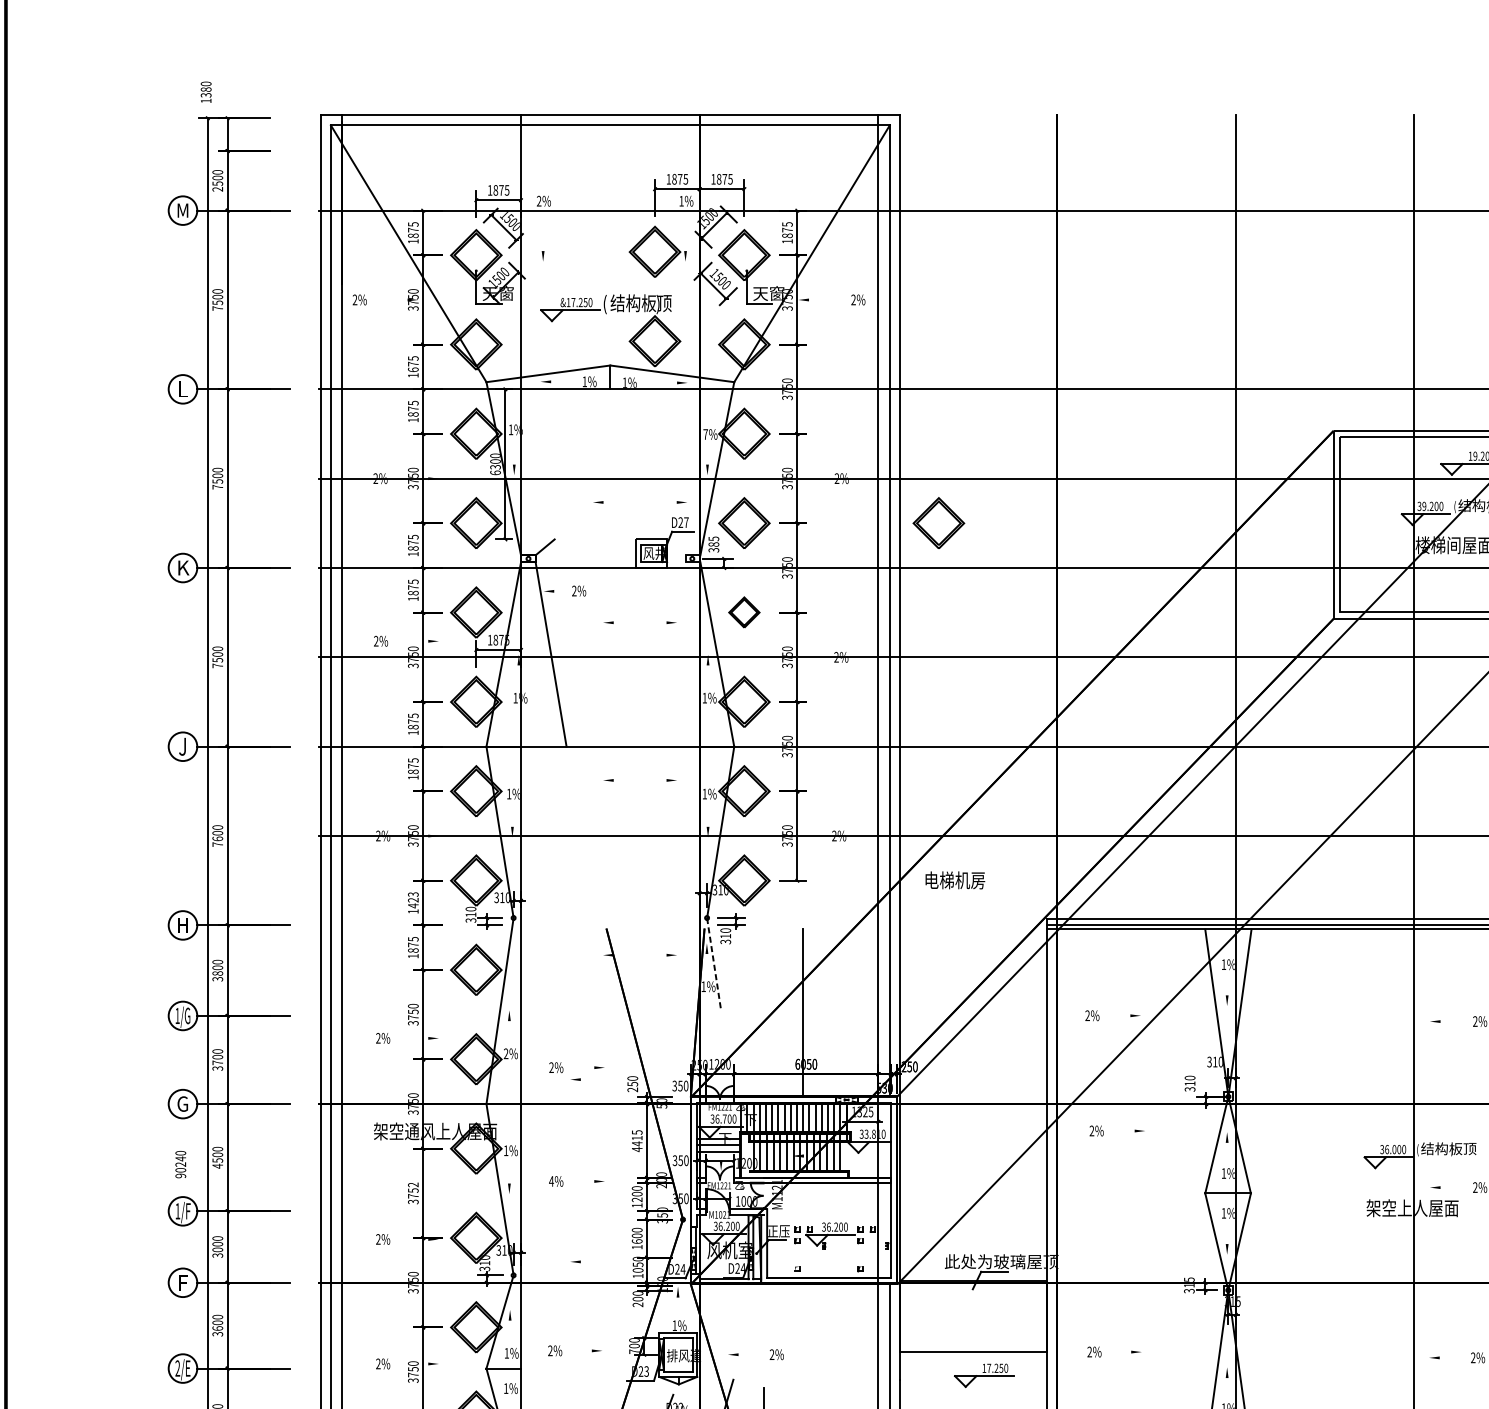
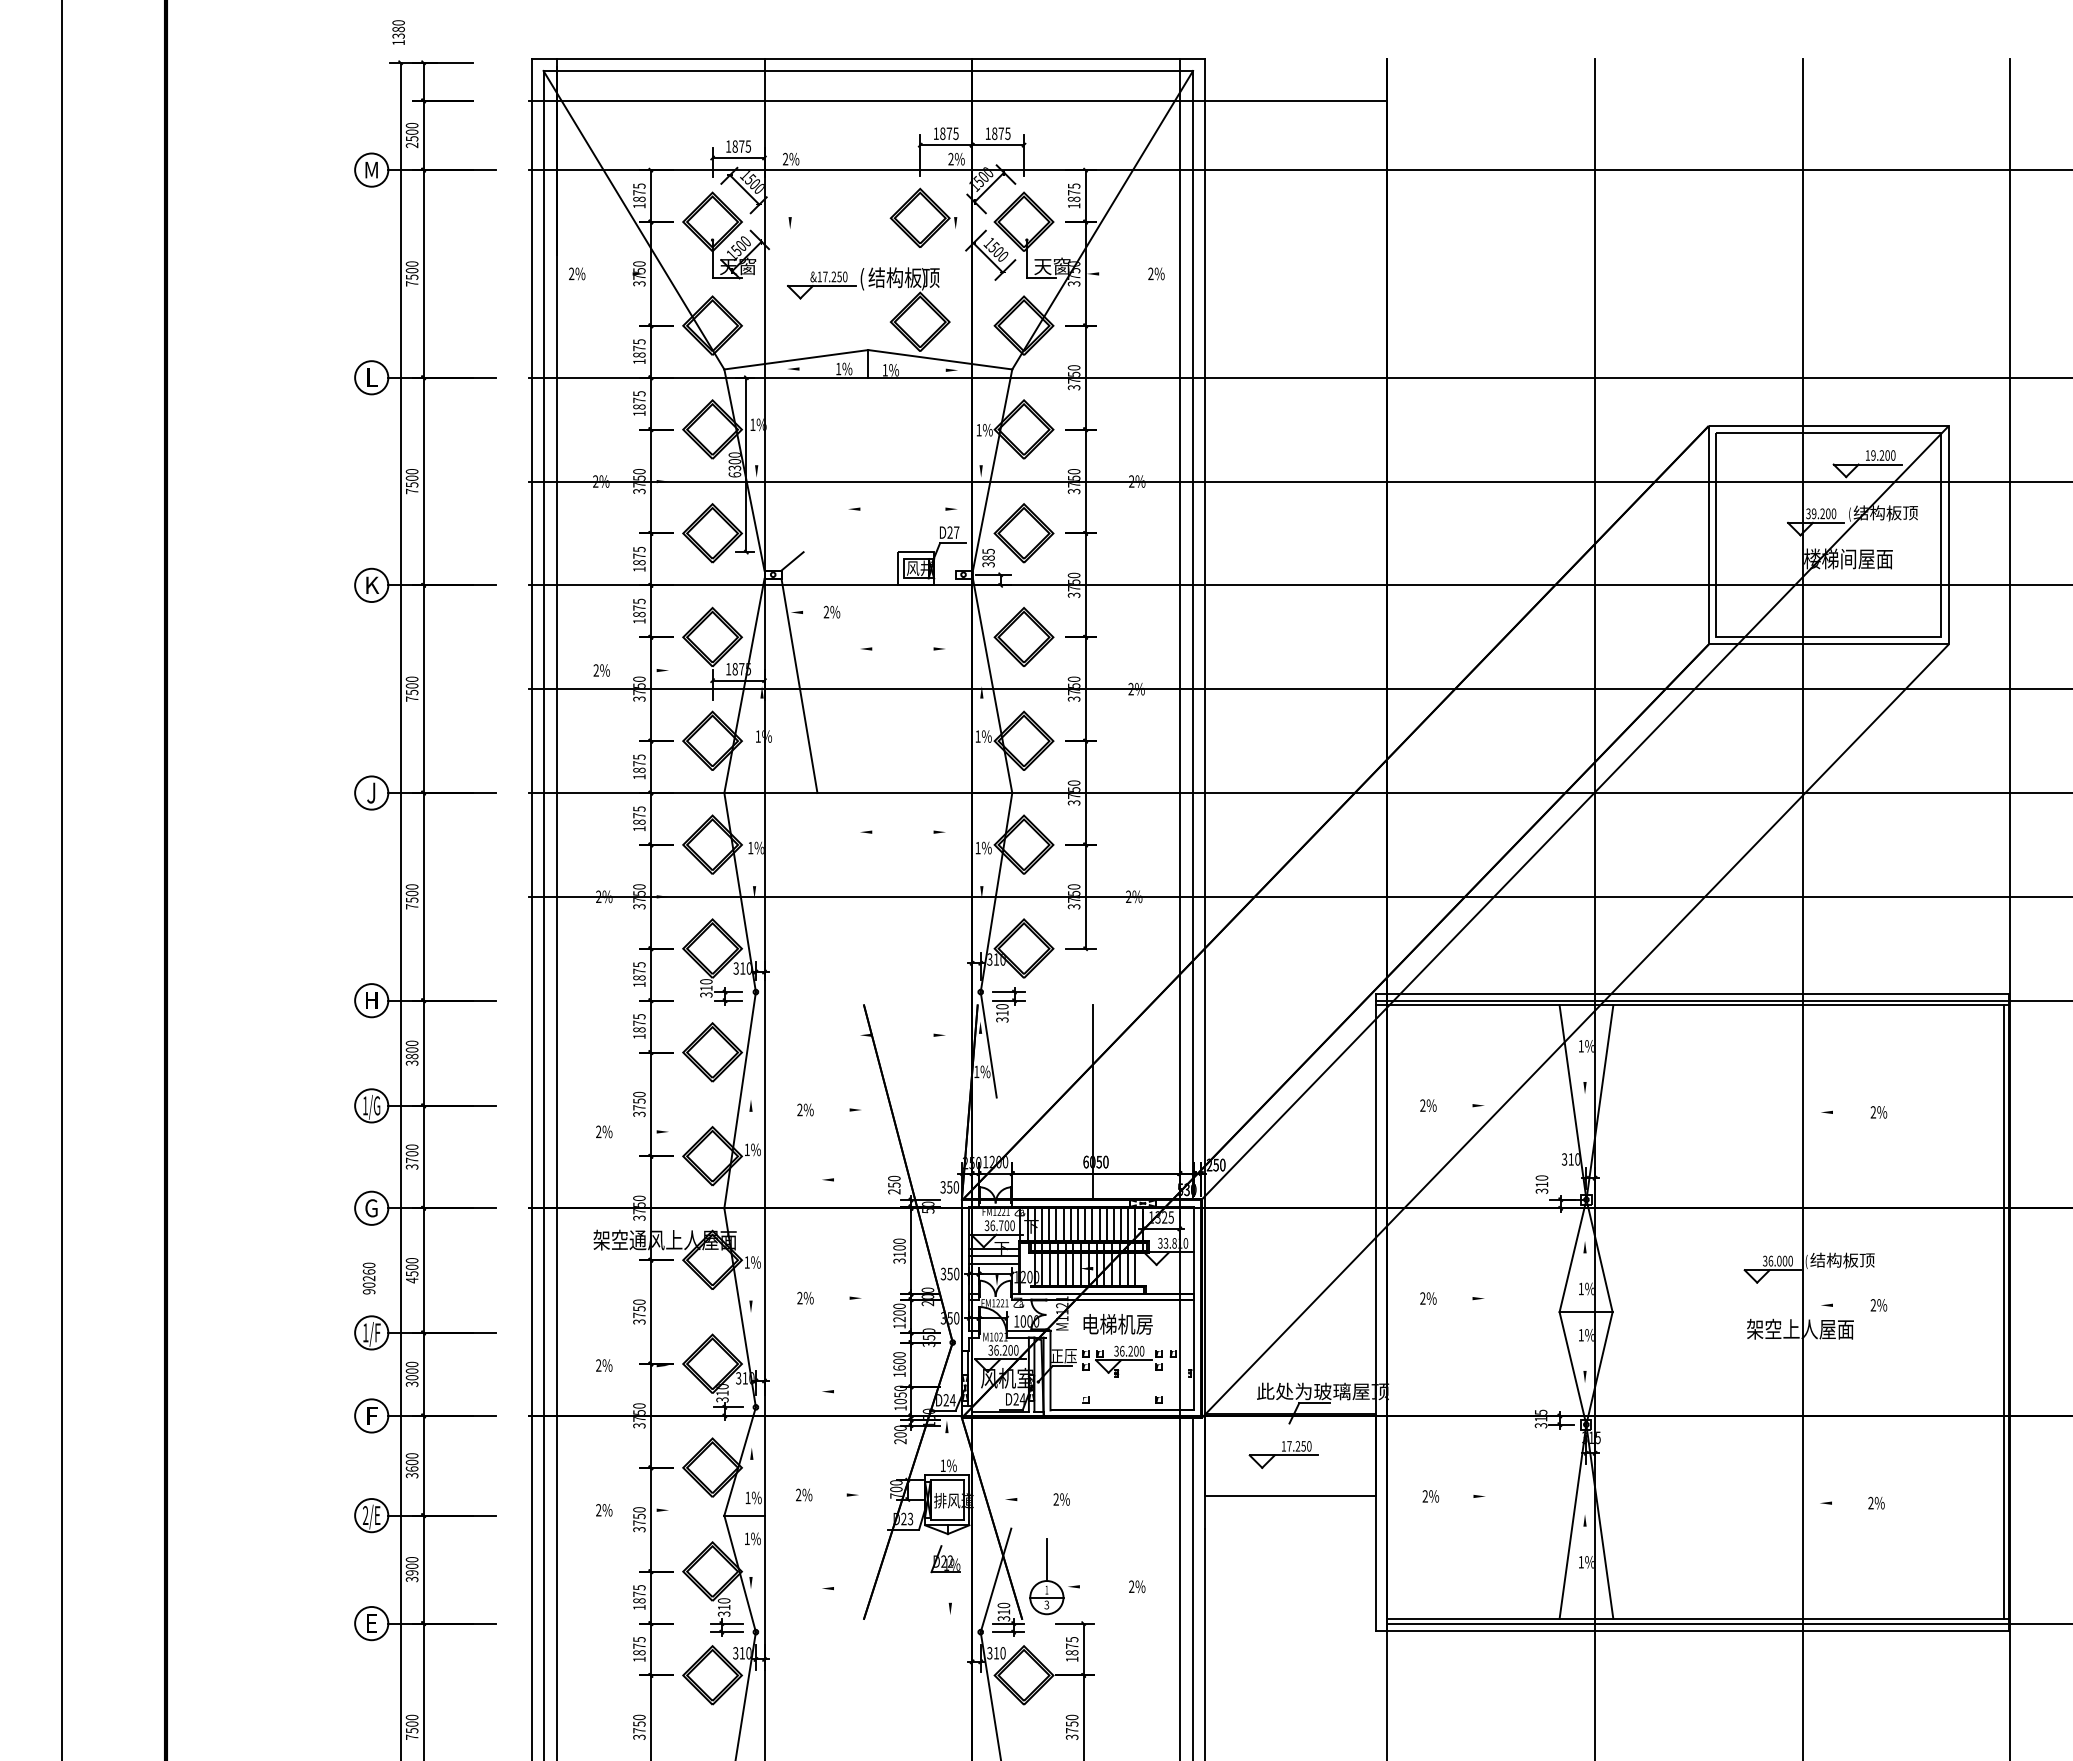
line: (687, 150) -> (958, 100), added
text: (681, 200) -> (950, 158), 1%%% -> 2%%%
text: (413, 369) -> (639, 354), 1675 -> 1875
text: (705, 434) -> (978, 430), 7%%% -> 1%%%
part: (938, 523) -> (1249, 533), removed
part: (743, 612) -> (1023, 636), size x1.67
text: (217, 838) -> (411, 899), 7600 -> 7500
text: (954, 880) -> (1117, 1324), moved
text: (413, 900) -> (639, 971), 1423 -> 1875
line: (713, 963) -> (988, 1045), dashed -> solid
text: (505, 1053) -> (746, 1149), 2%%% -> 1%%%
text: (576, 1067) -> (828, 1109), moved
text: (1117, 1130) -> (1452, 1298), moved
text: (637, 1141) -> (899, 1251), 4415 -> 3100
text: (180, 1158) -> (368, 1271), 90240 -> 90260
text: (551, 1180) -> (799, 1297), 4%%% -> 2%%%
text: (413, 1184) -> (639, 1301), 3752 -> 3750
part: (984, 1375) -> (1283, 1454), moved

